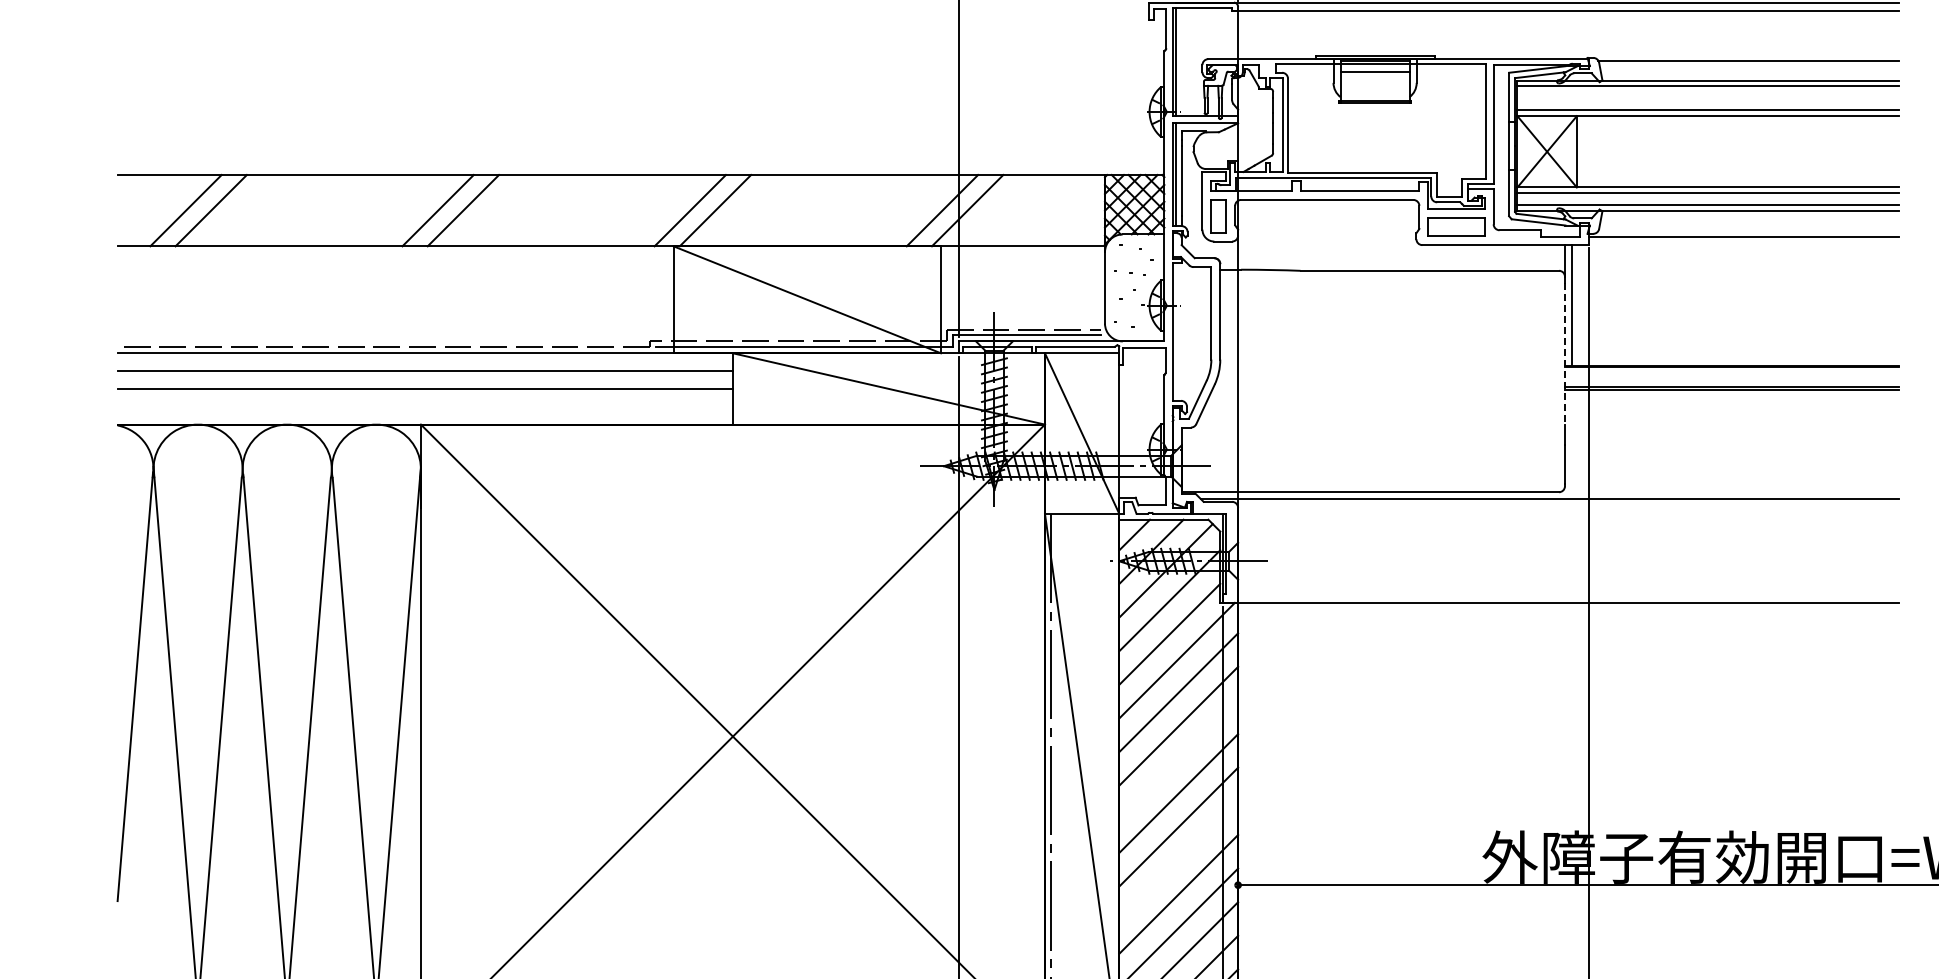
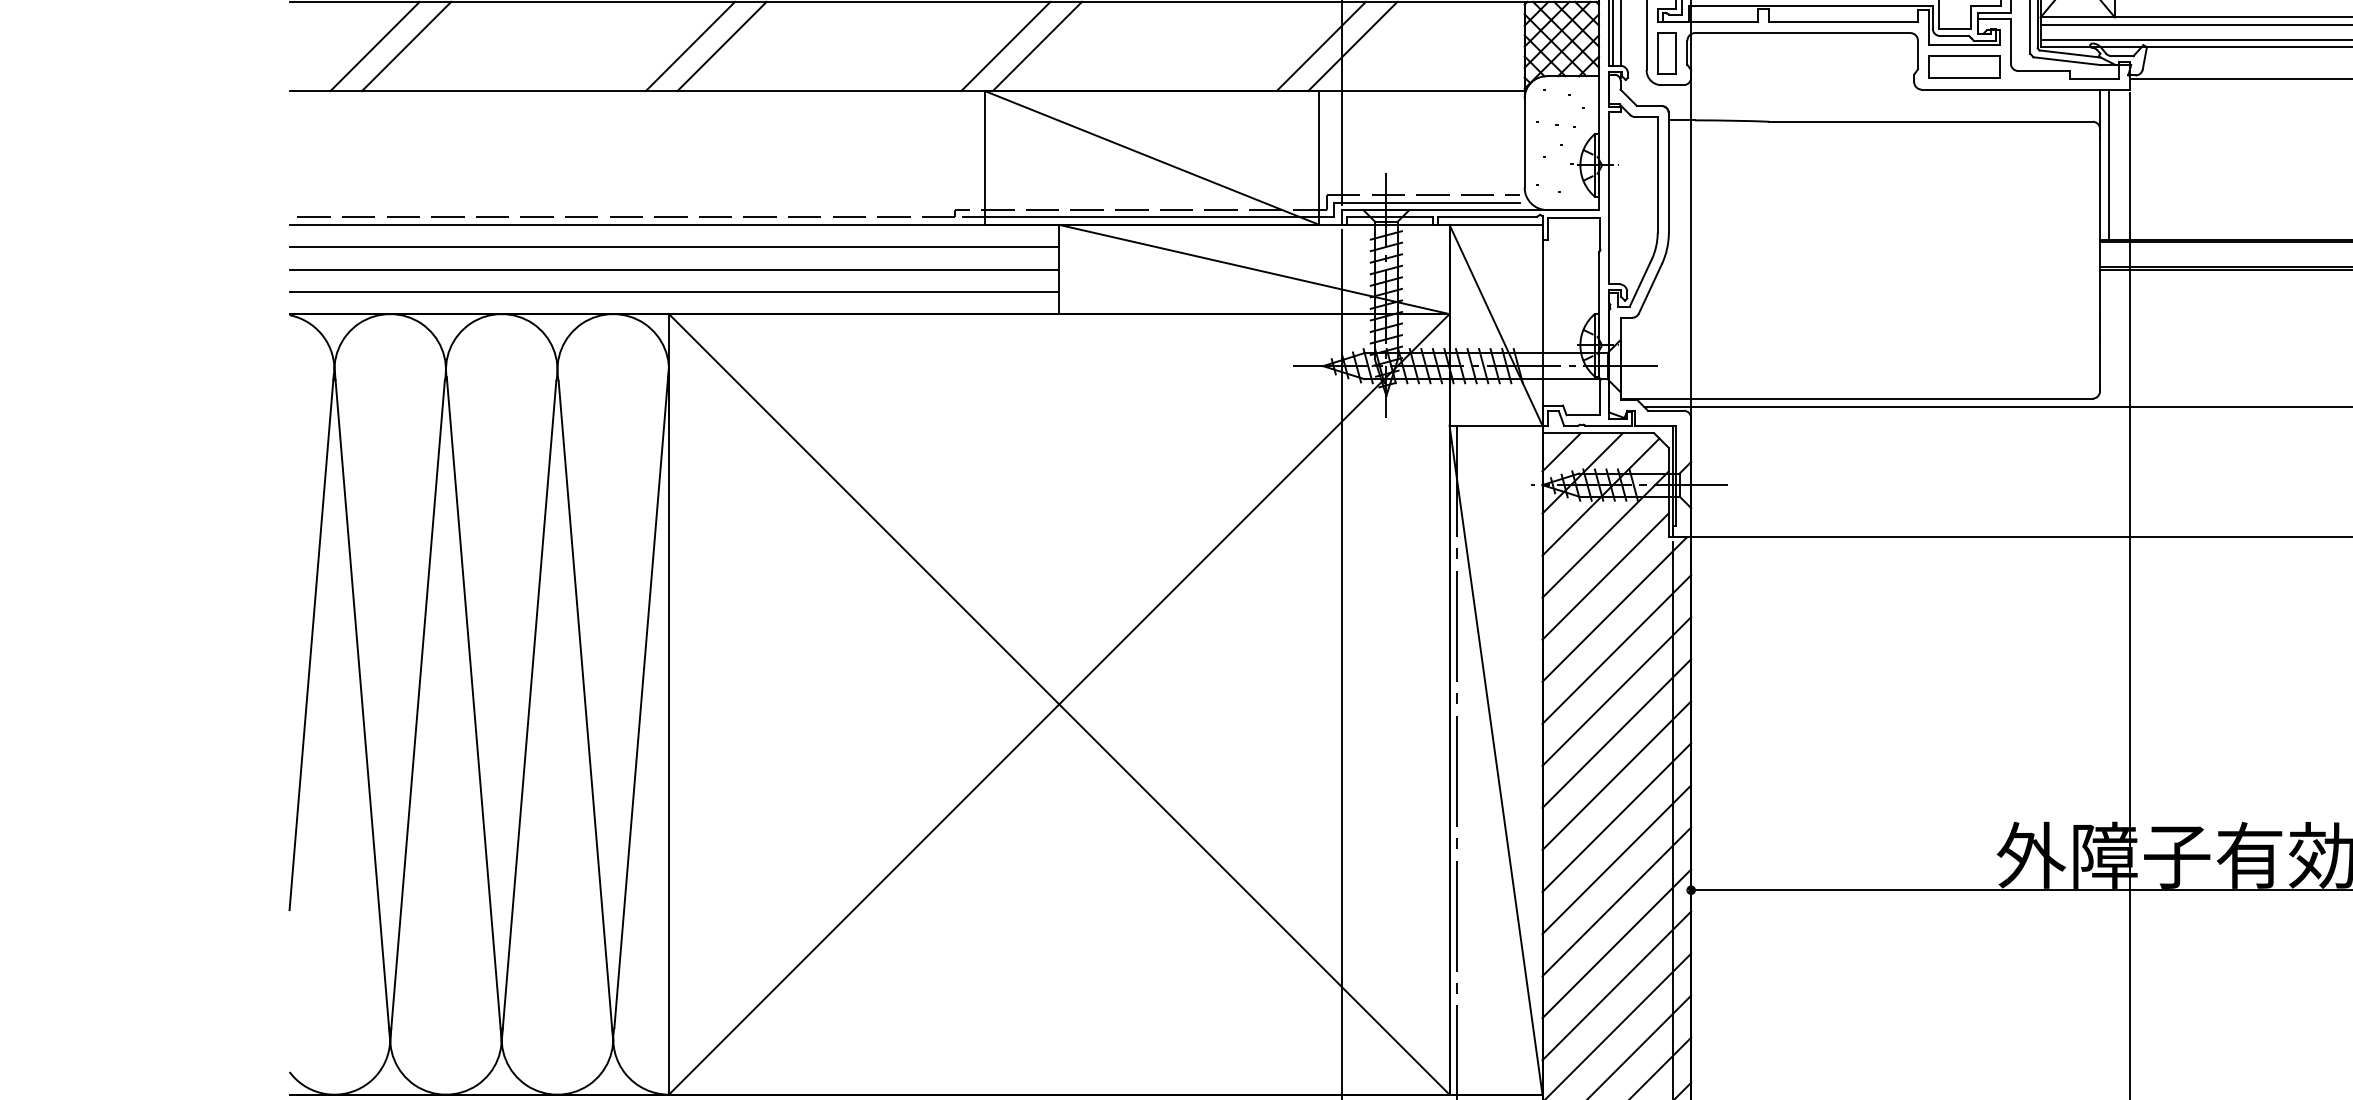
line: (1564, 354) -> (2099, 226), dashed -> solid
line: (424, 406) -> (673, 291), added
line: (1178, 759) -> (1616, 733), added
line: (1178, 860) -> (1616, 859), added

